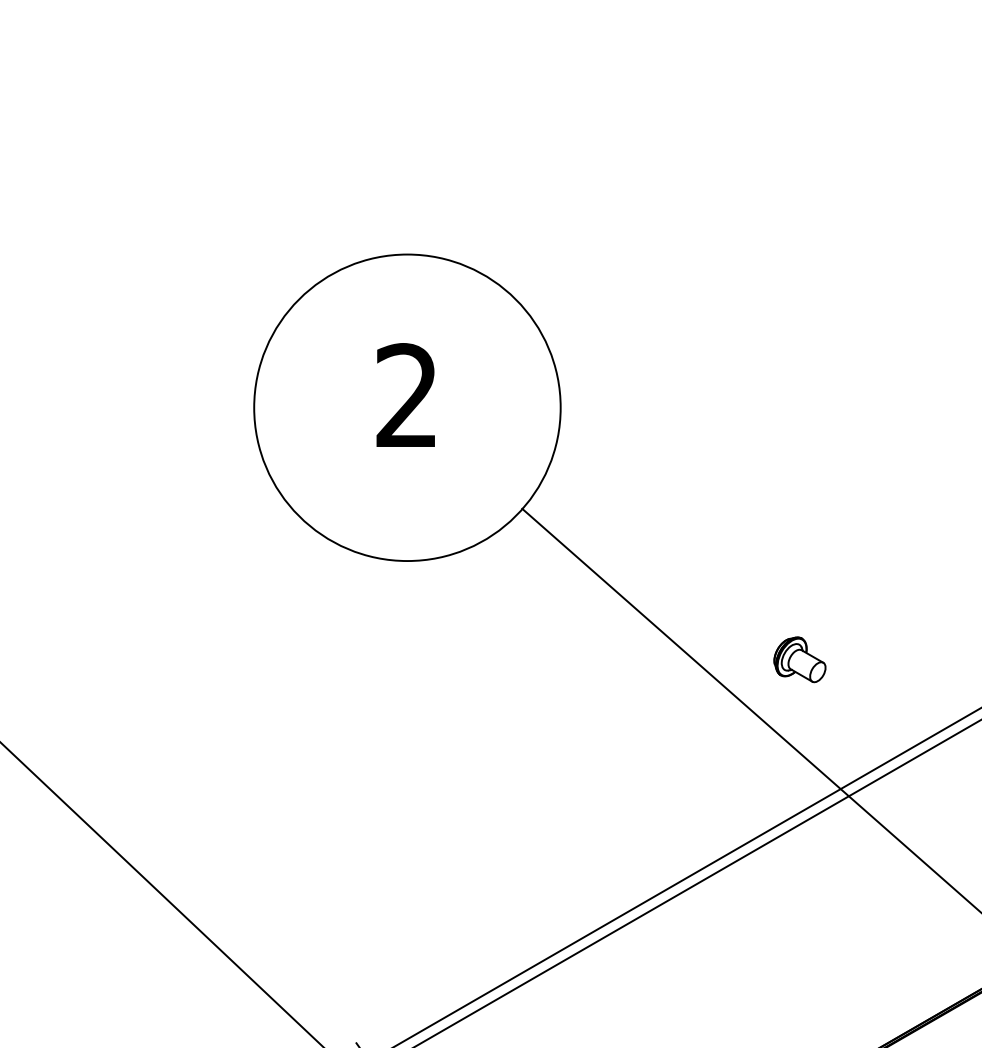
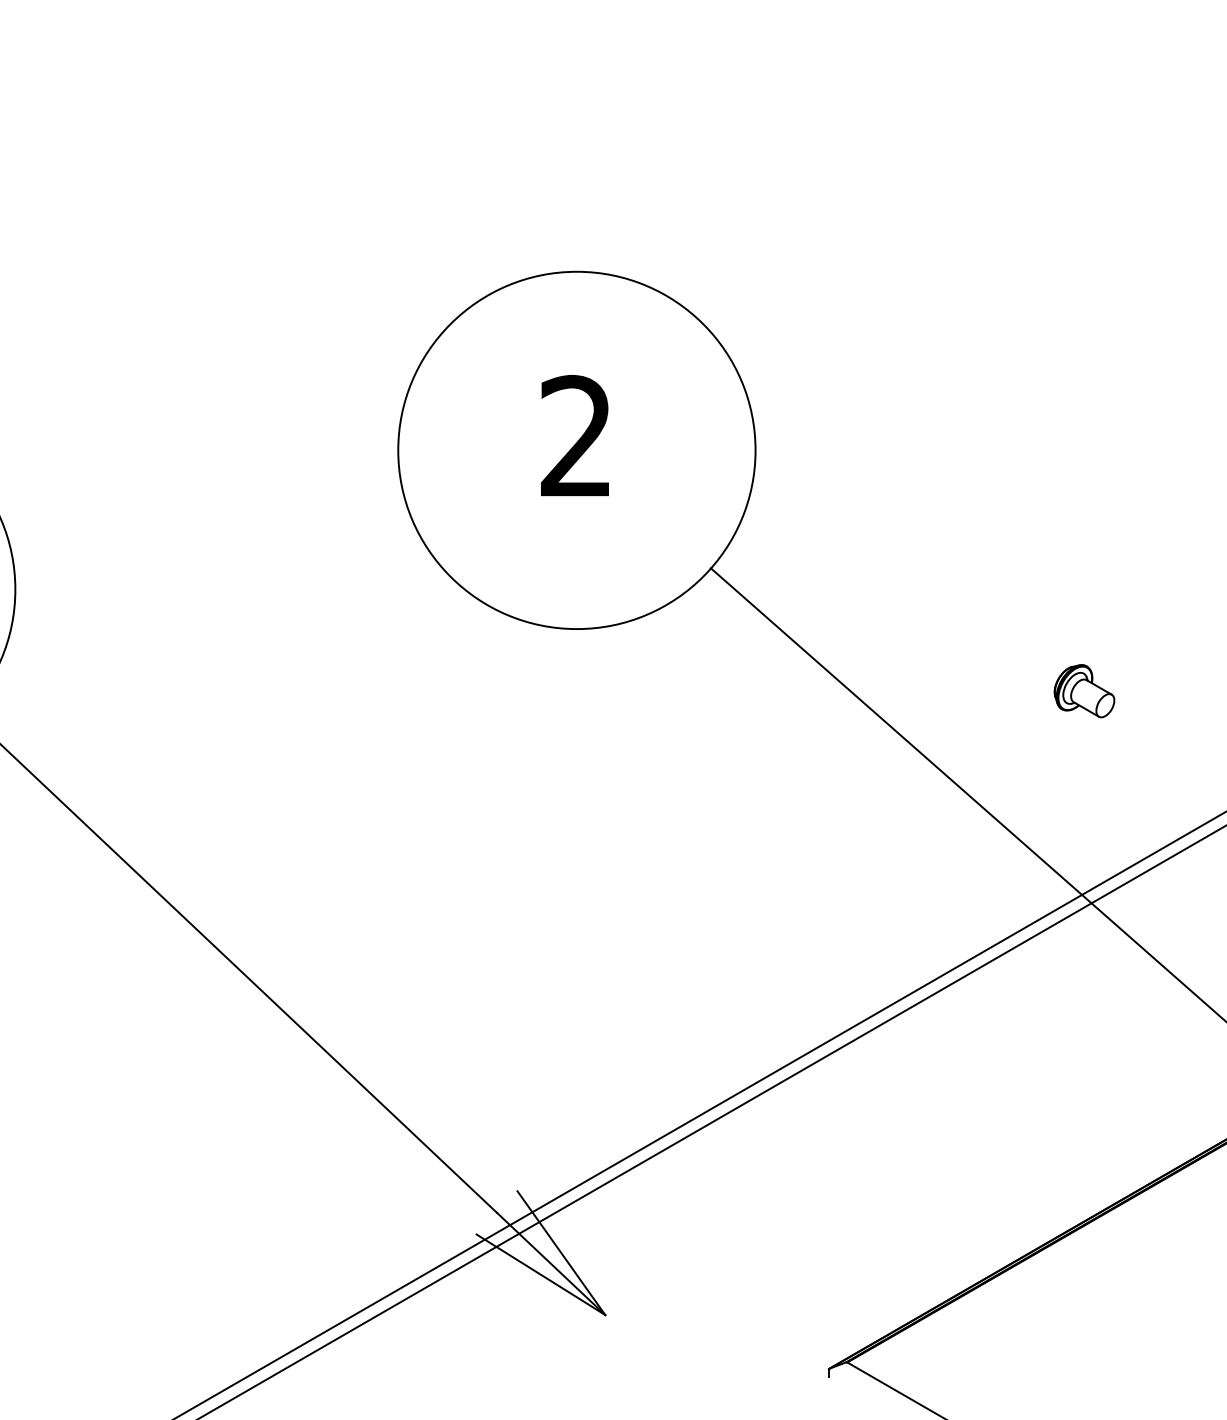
part: (799, 660) -> (1084, 691), moved

